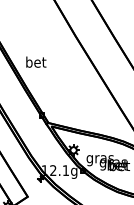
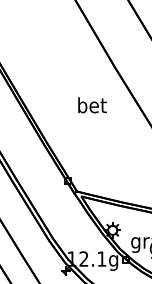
text: (36, 61) -> (92, 104), moved

